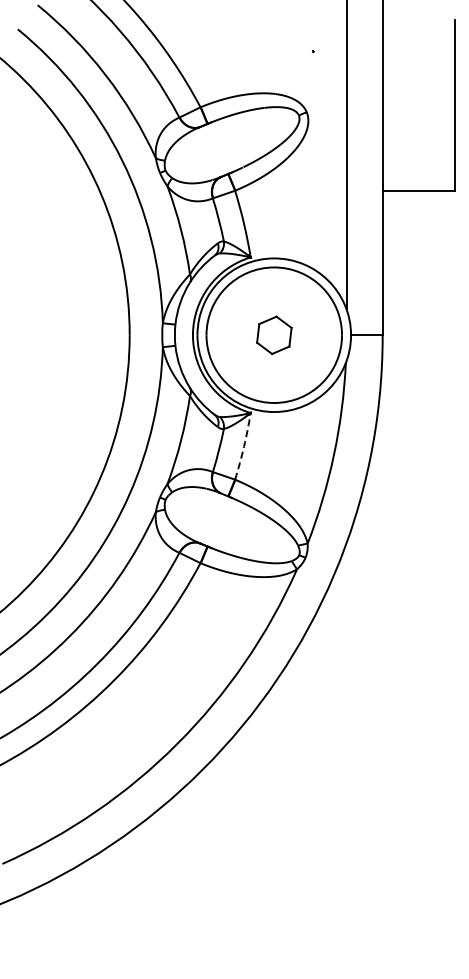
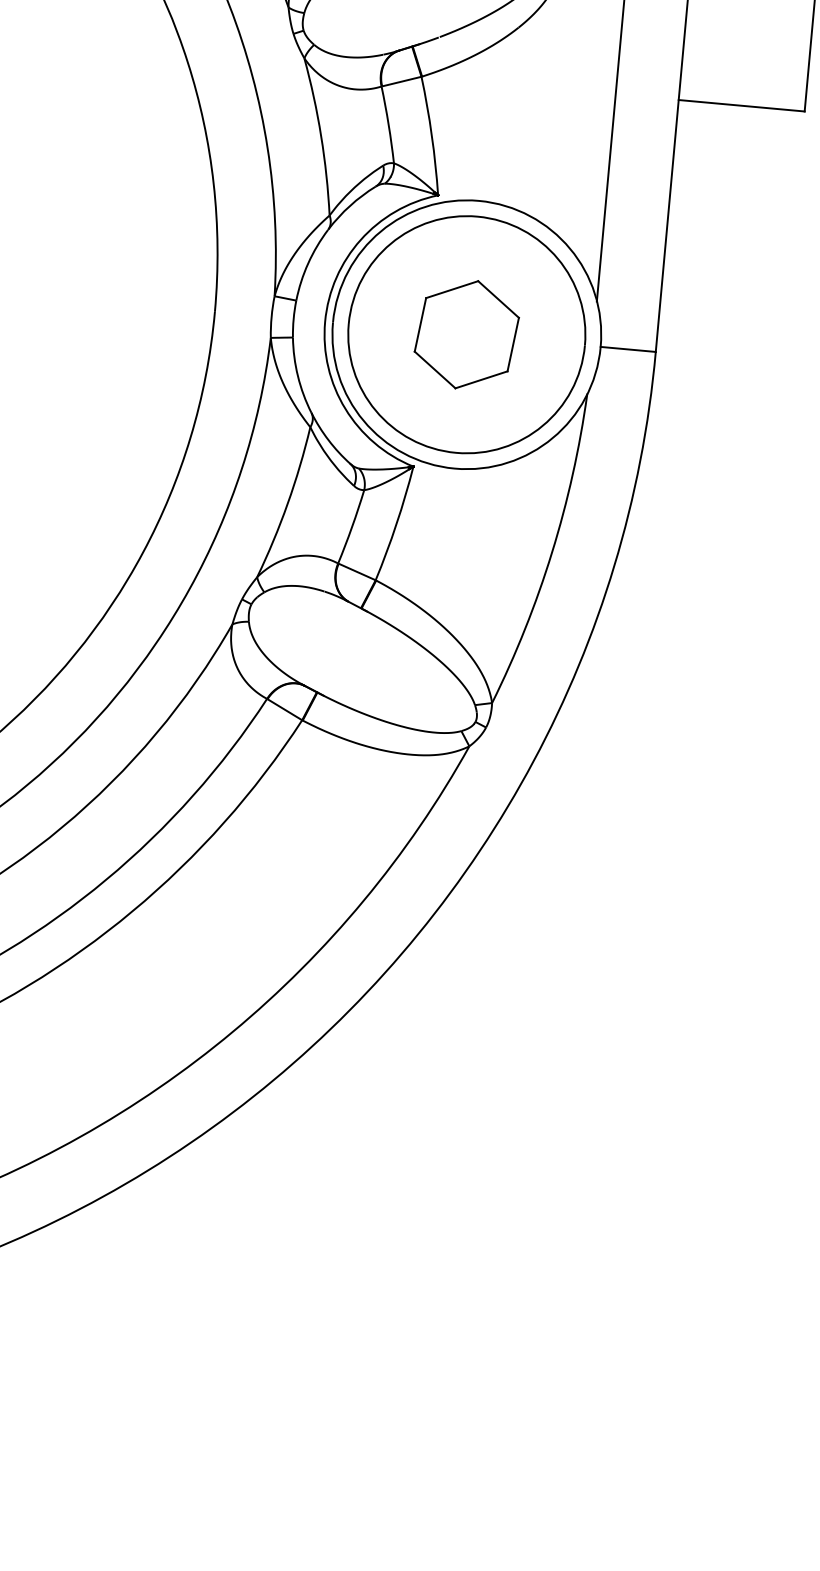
part: (274, 335) -> (467, 335), size x1.67
arc: (244, 446) -> (397, 523), dashed -> solid

